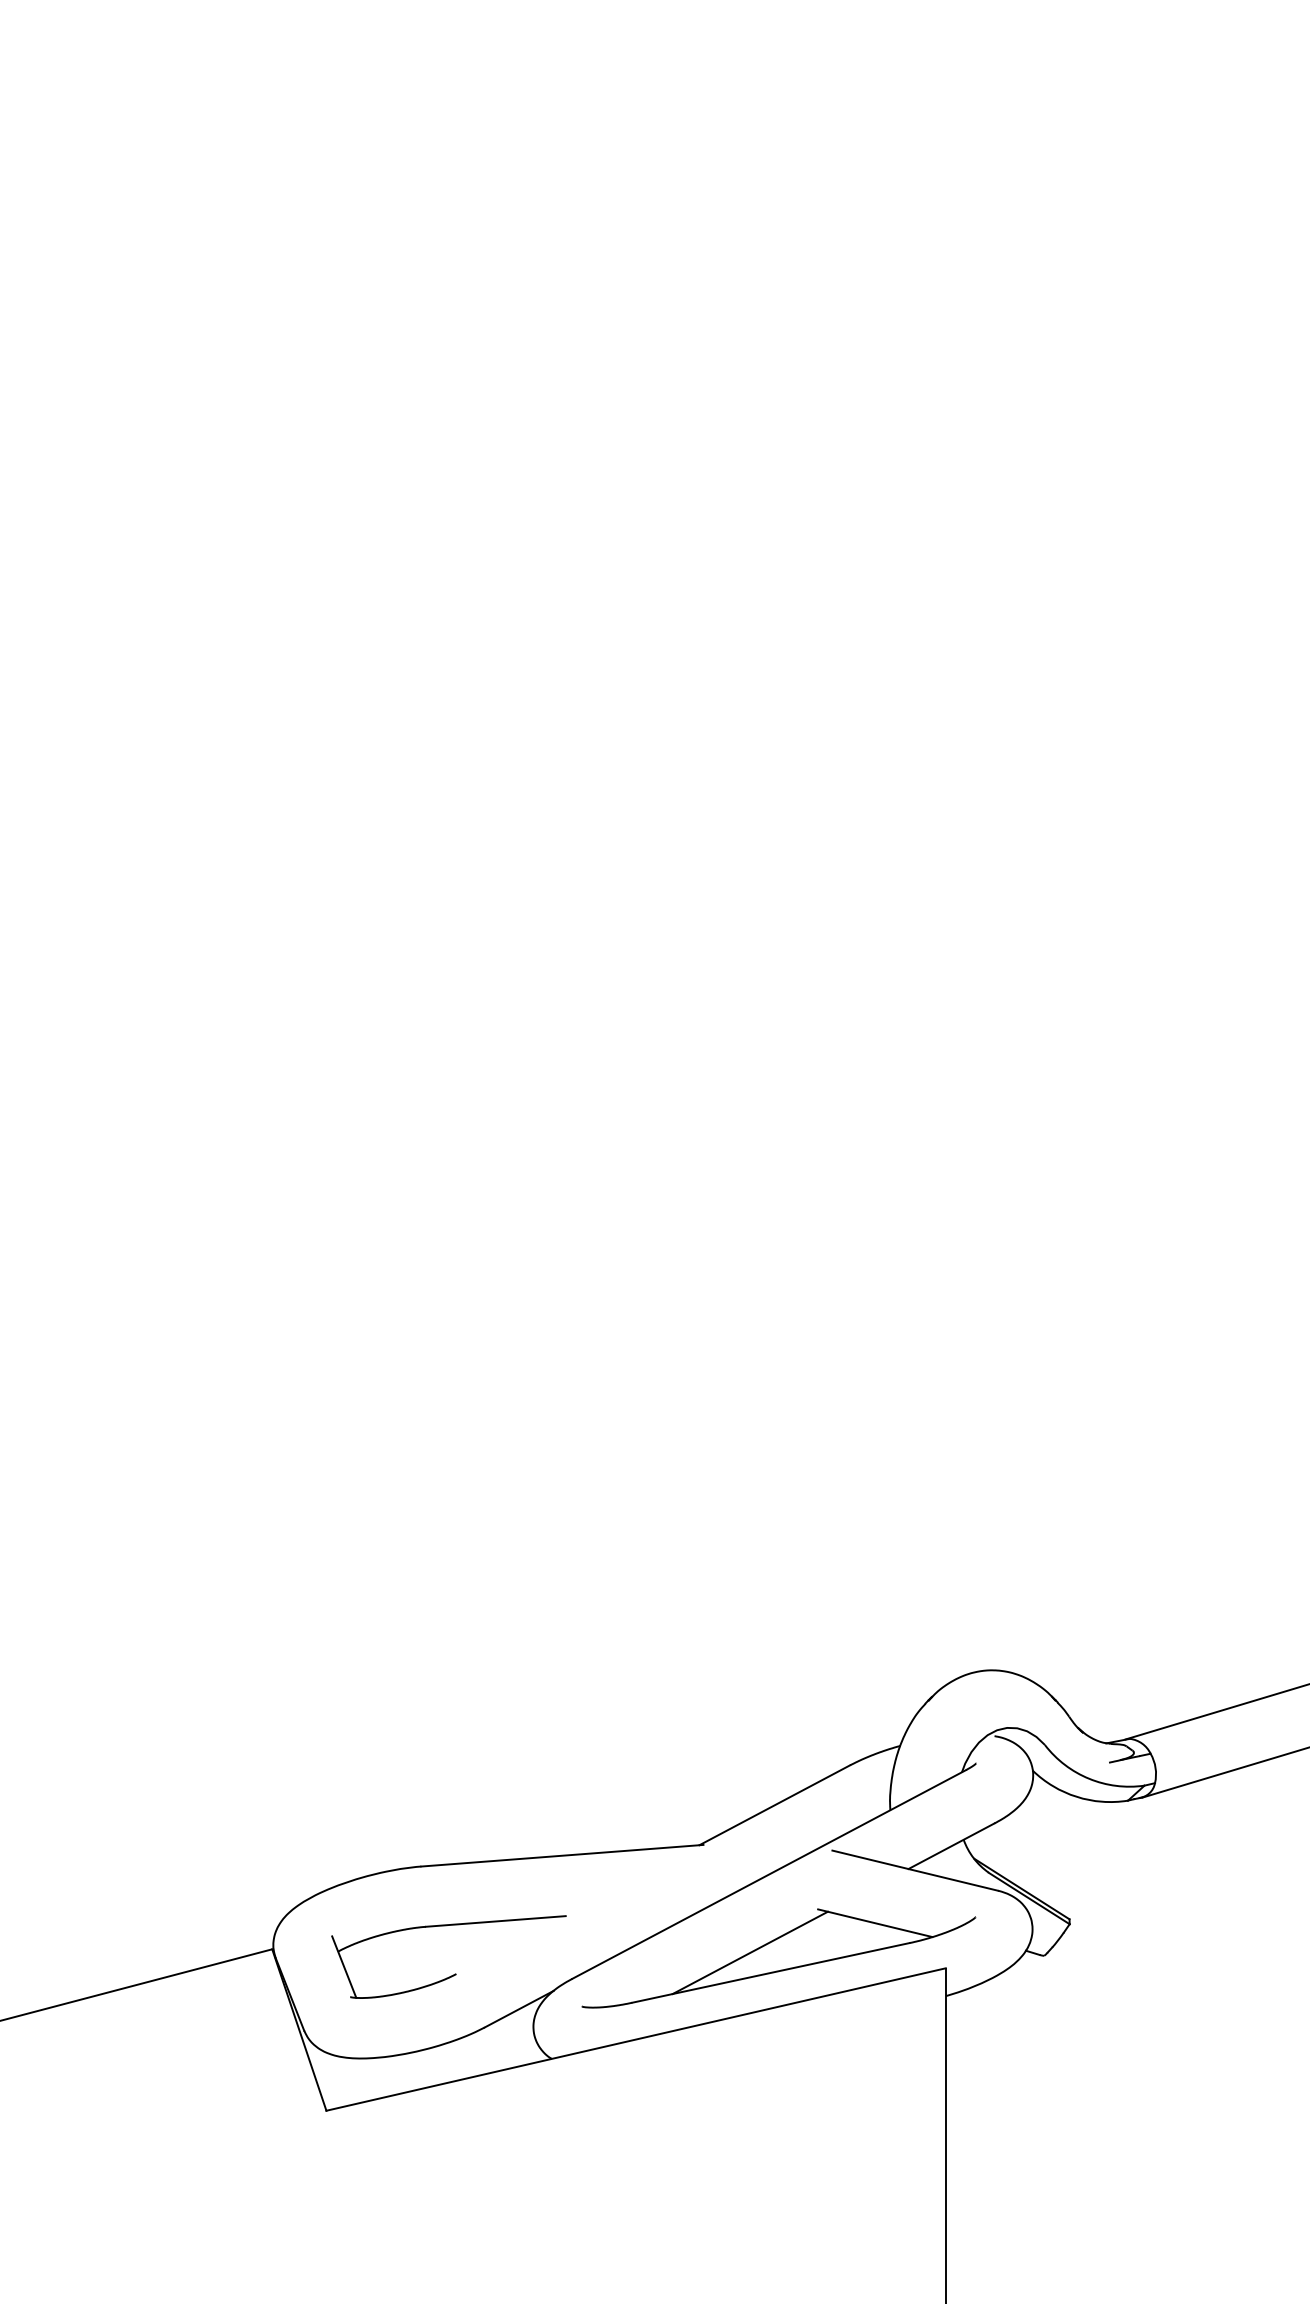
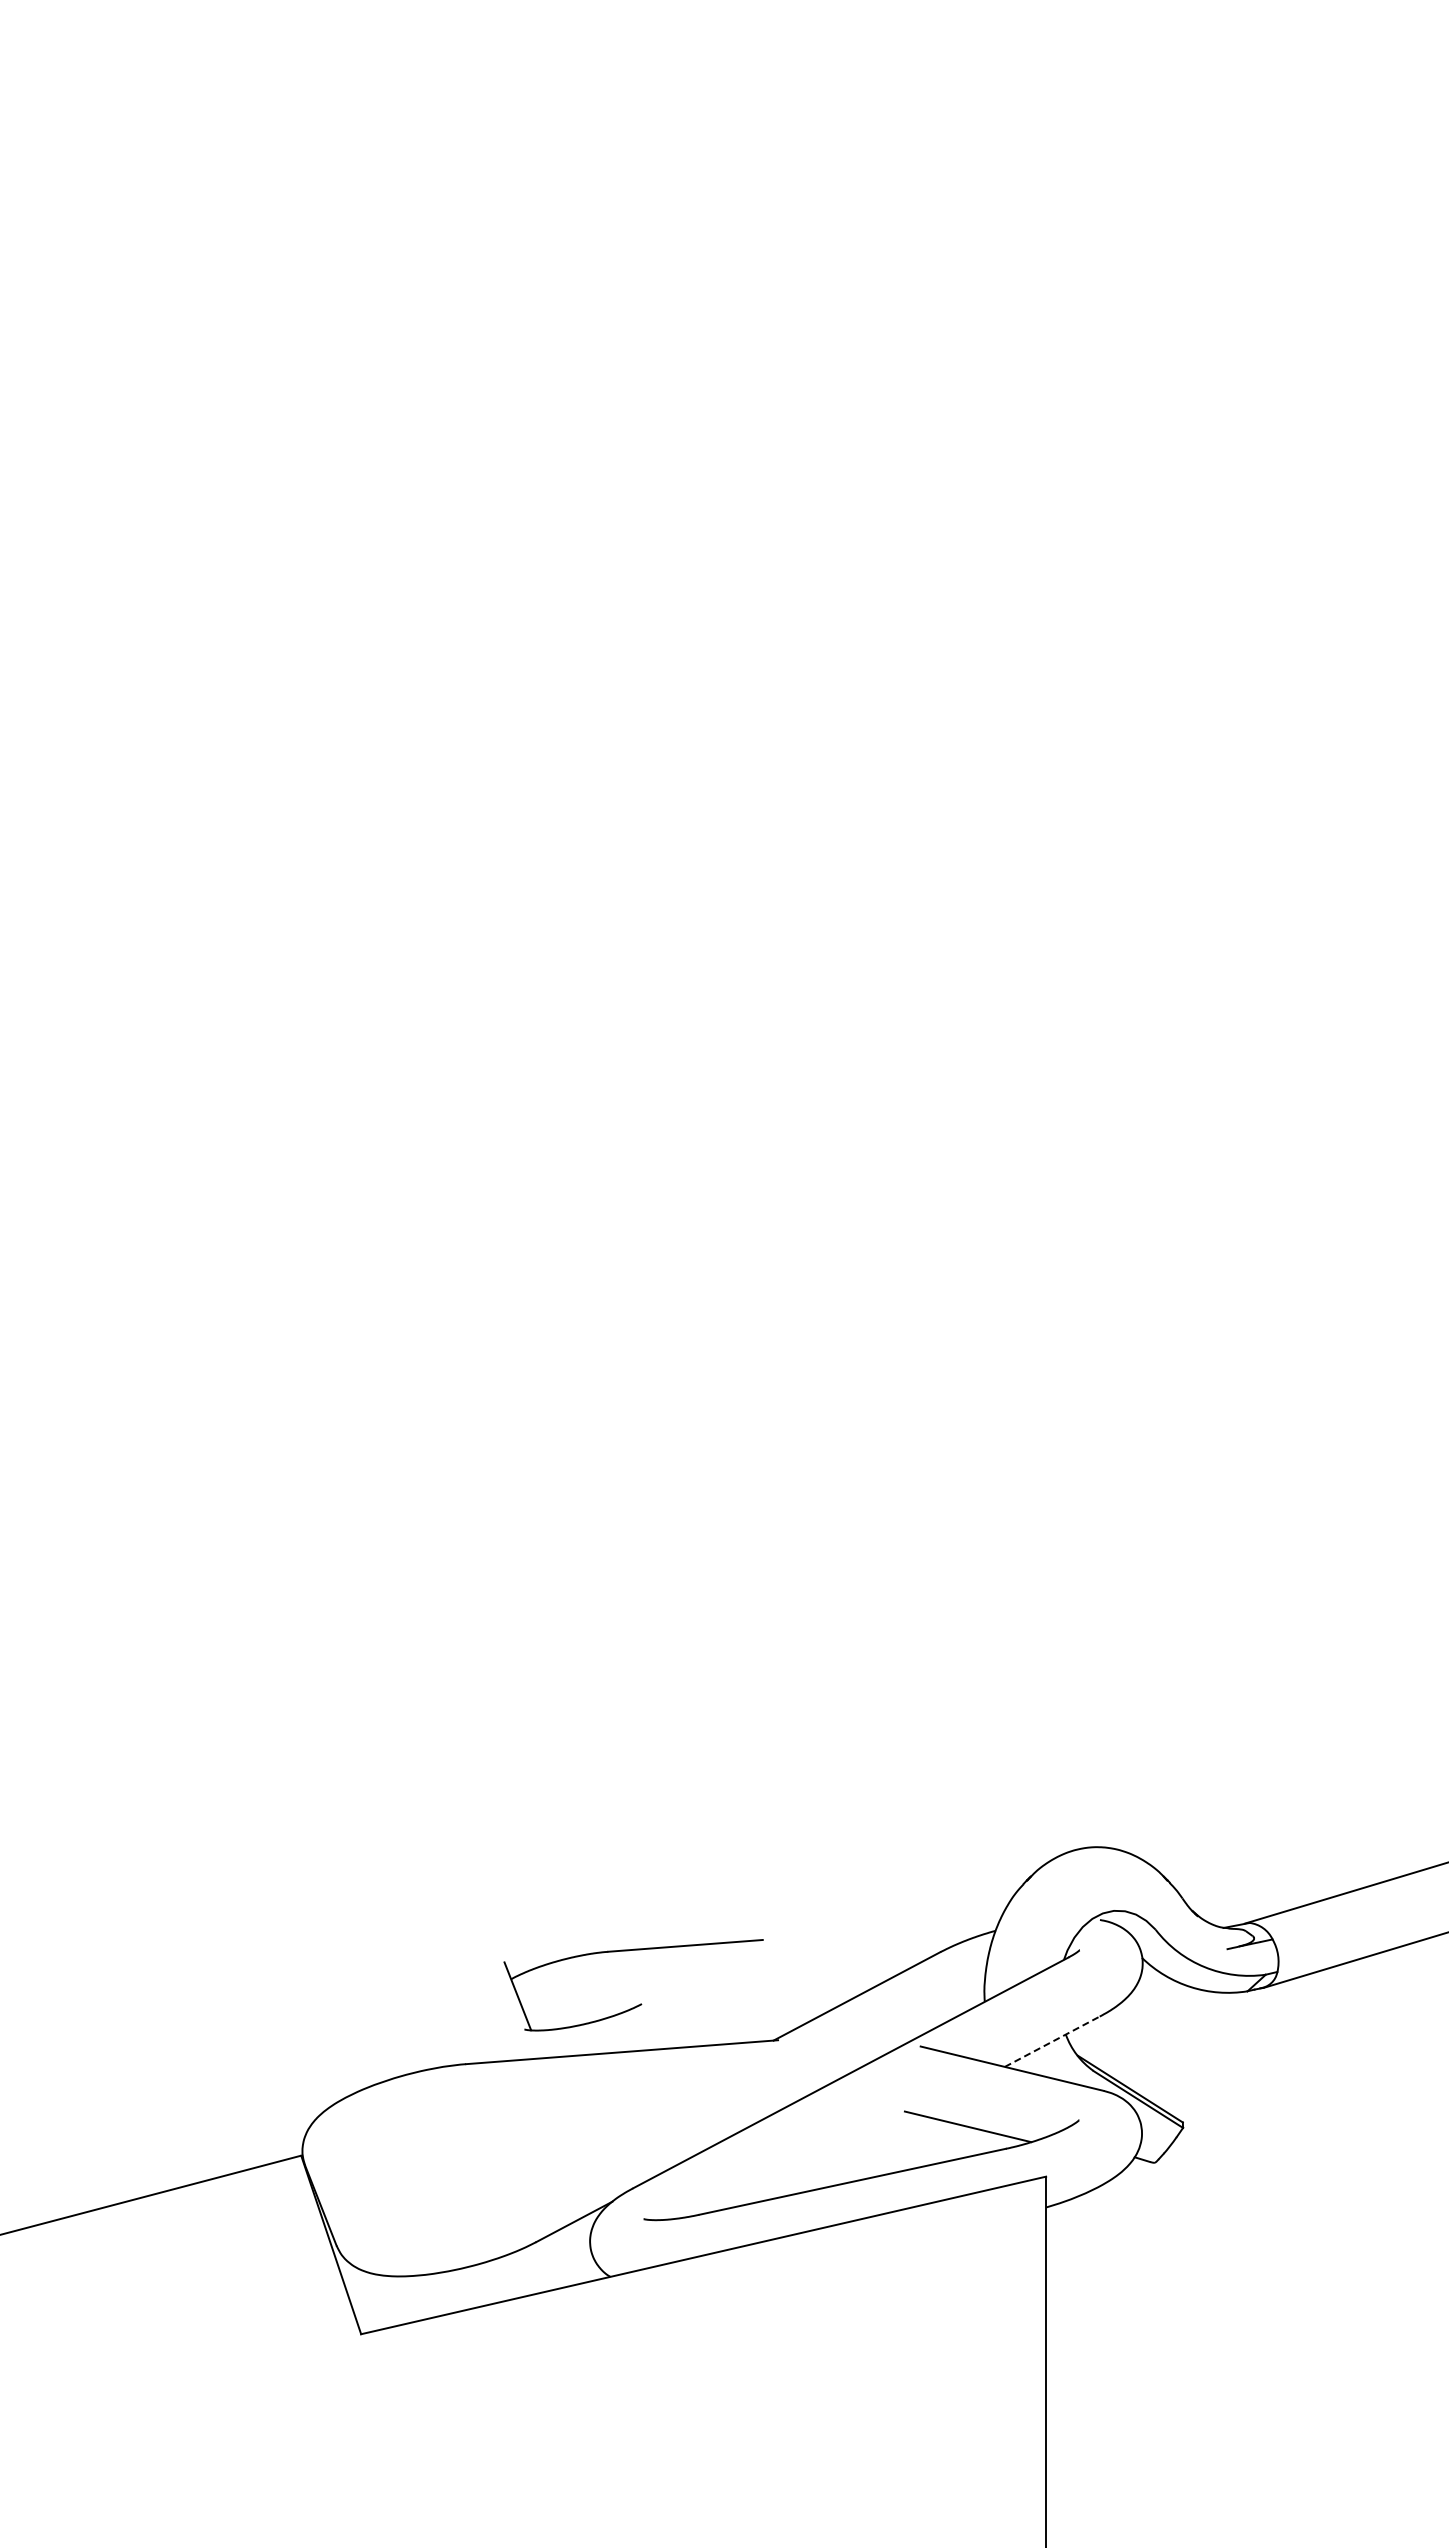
line: (951, 1846) -> (1052, 2041), solid -> dashed
line: (749, 1952) -> (829, 2159), removed
part: (455, 1973) -> (640, 2003), moved

